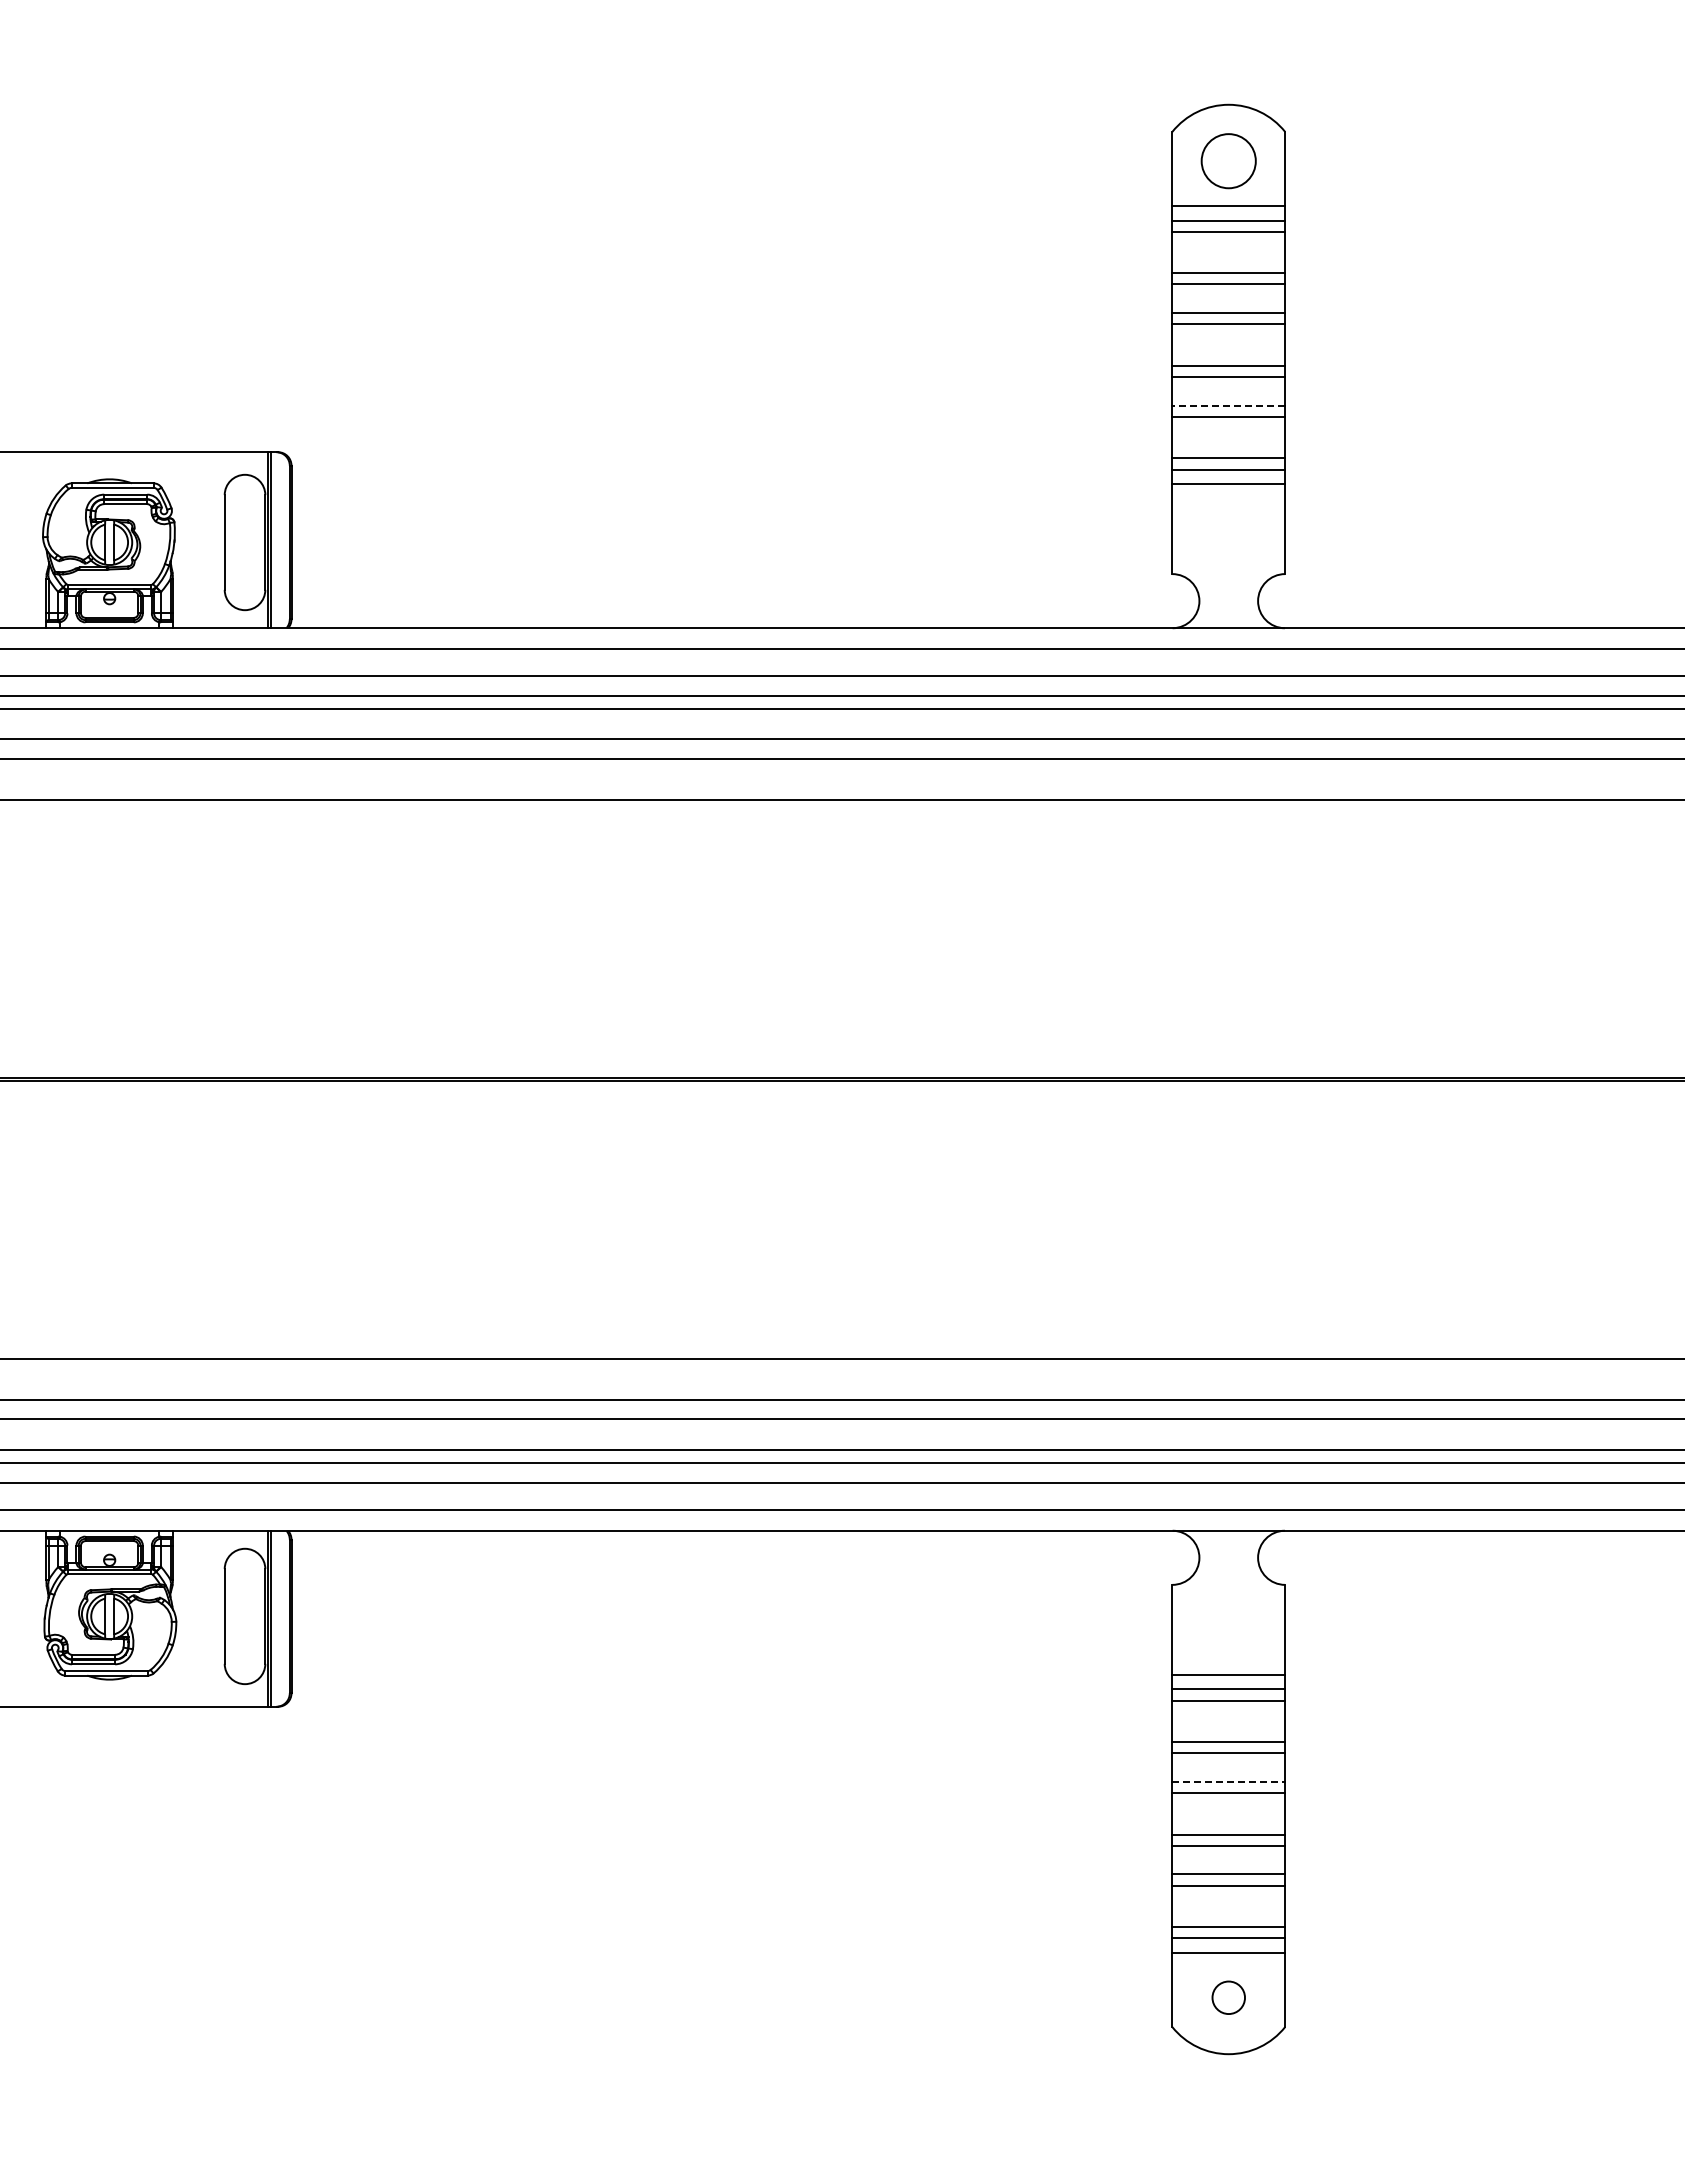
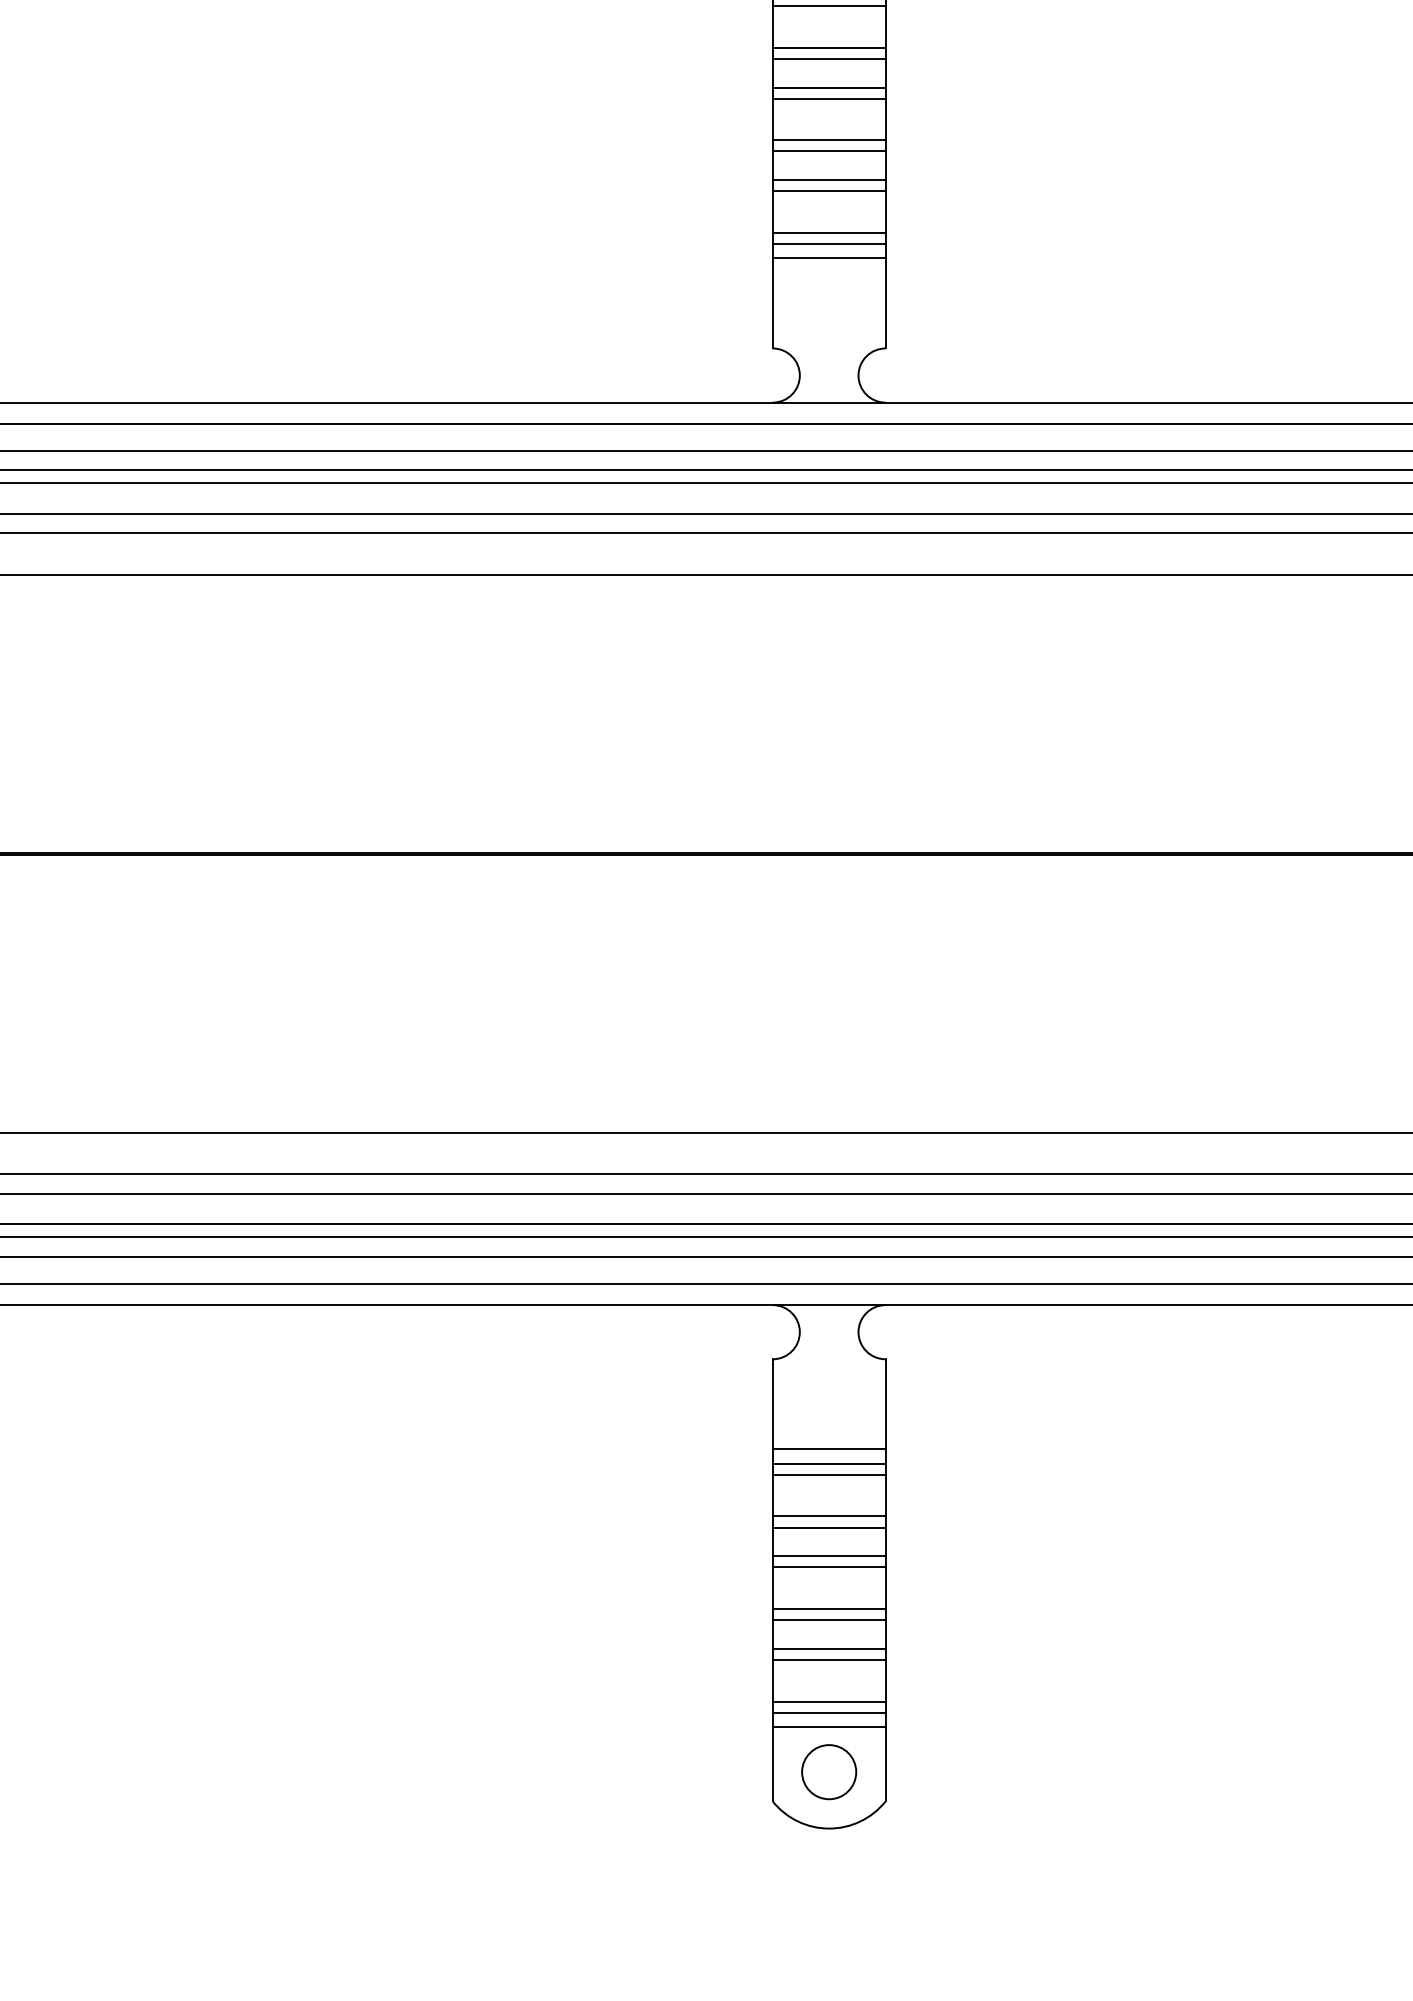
line: (1228, 405) -> (828, 179), dashed -> solid
line: (1229, 1781) -> (829, 1555), dashed -> solid
circle: (1228, 1997) -> (828, 1771), size x1.67

